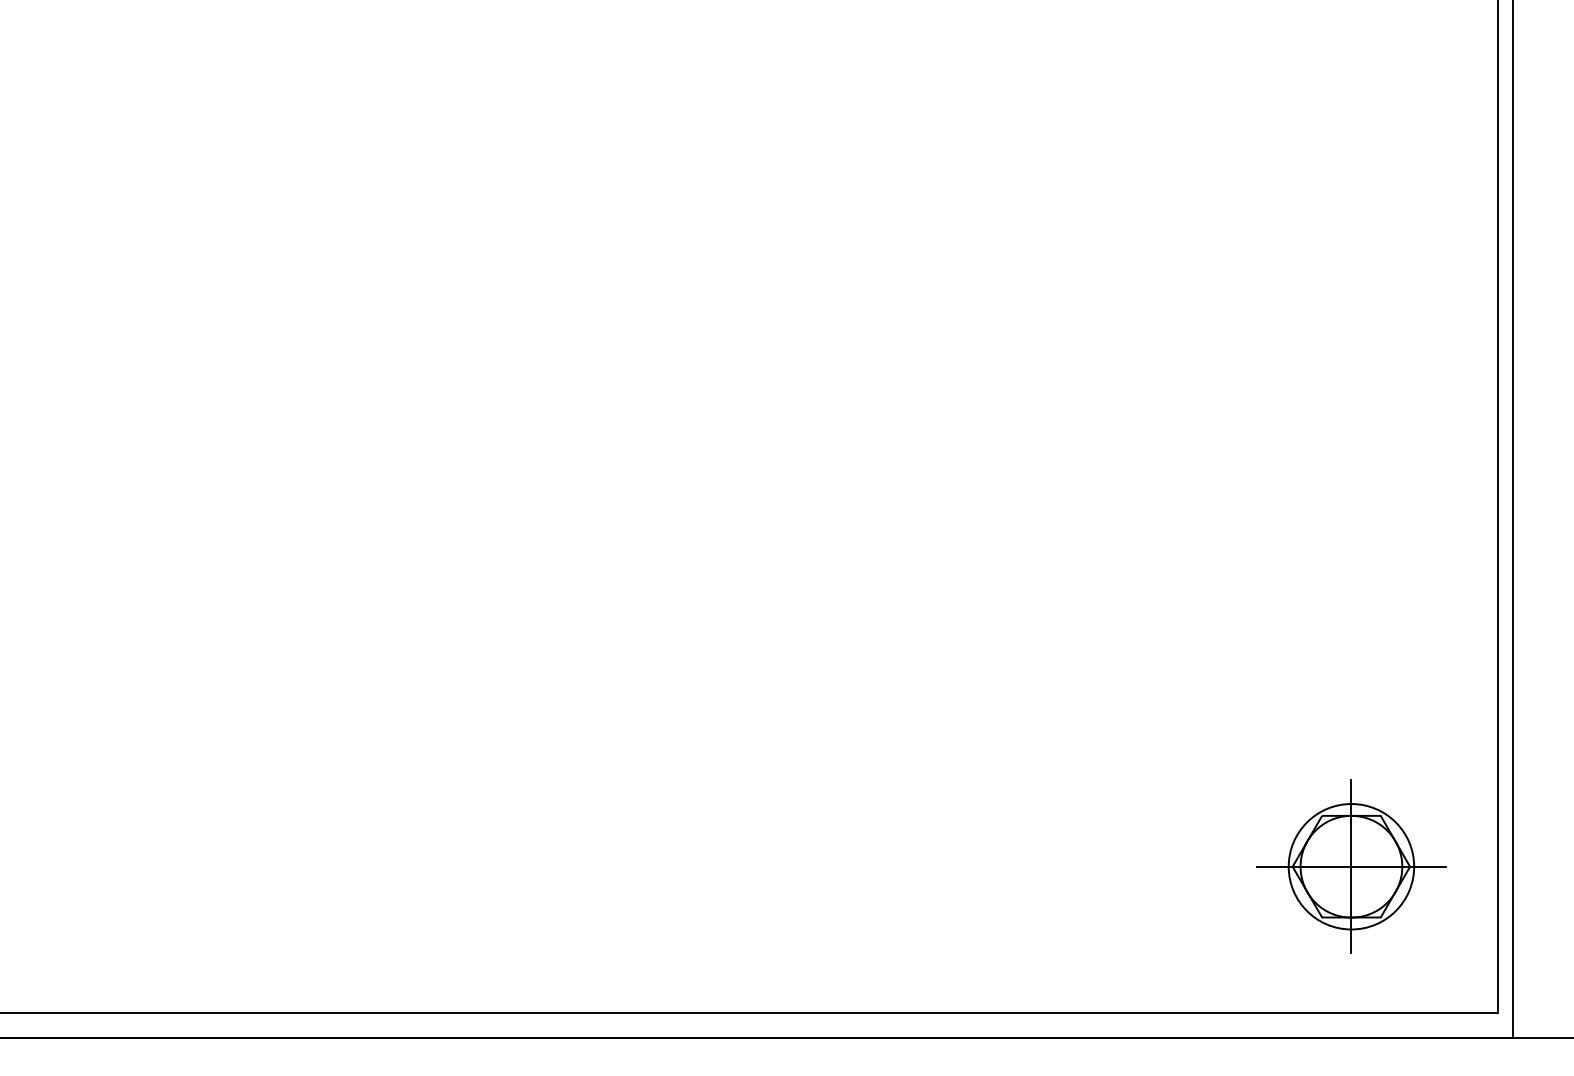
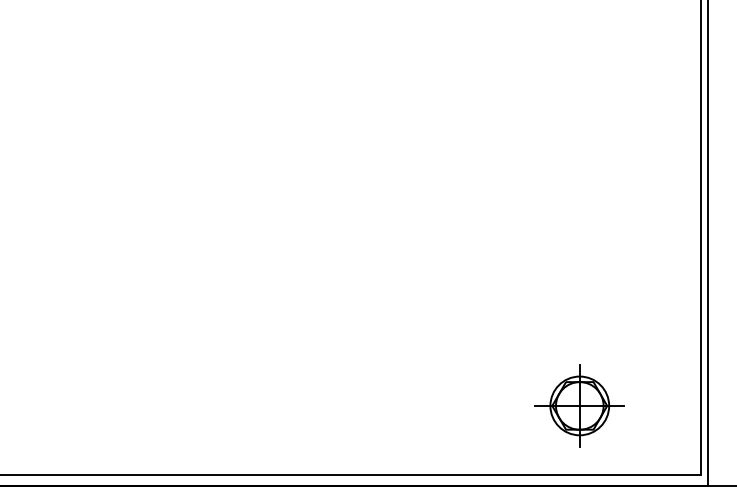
part: (1350, 865) -> (579, 405), moved

